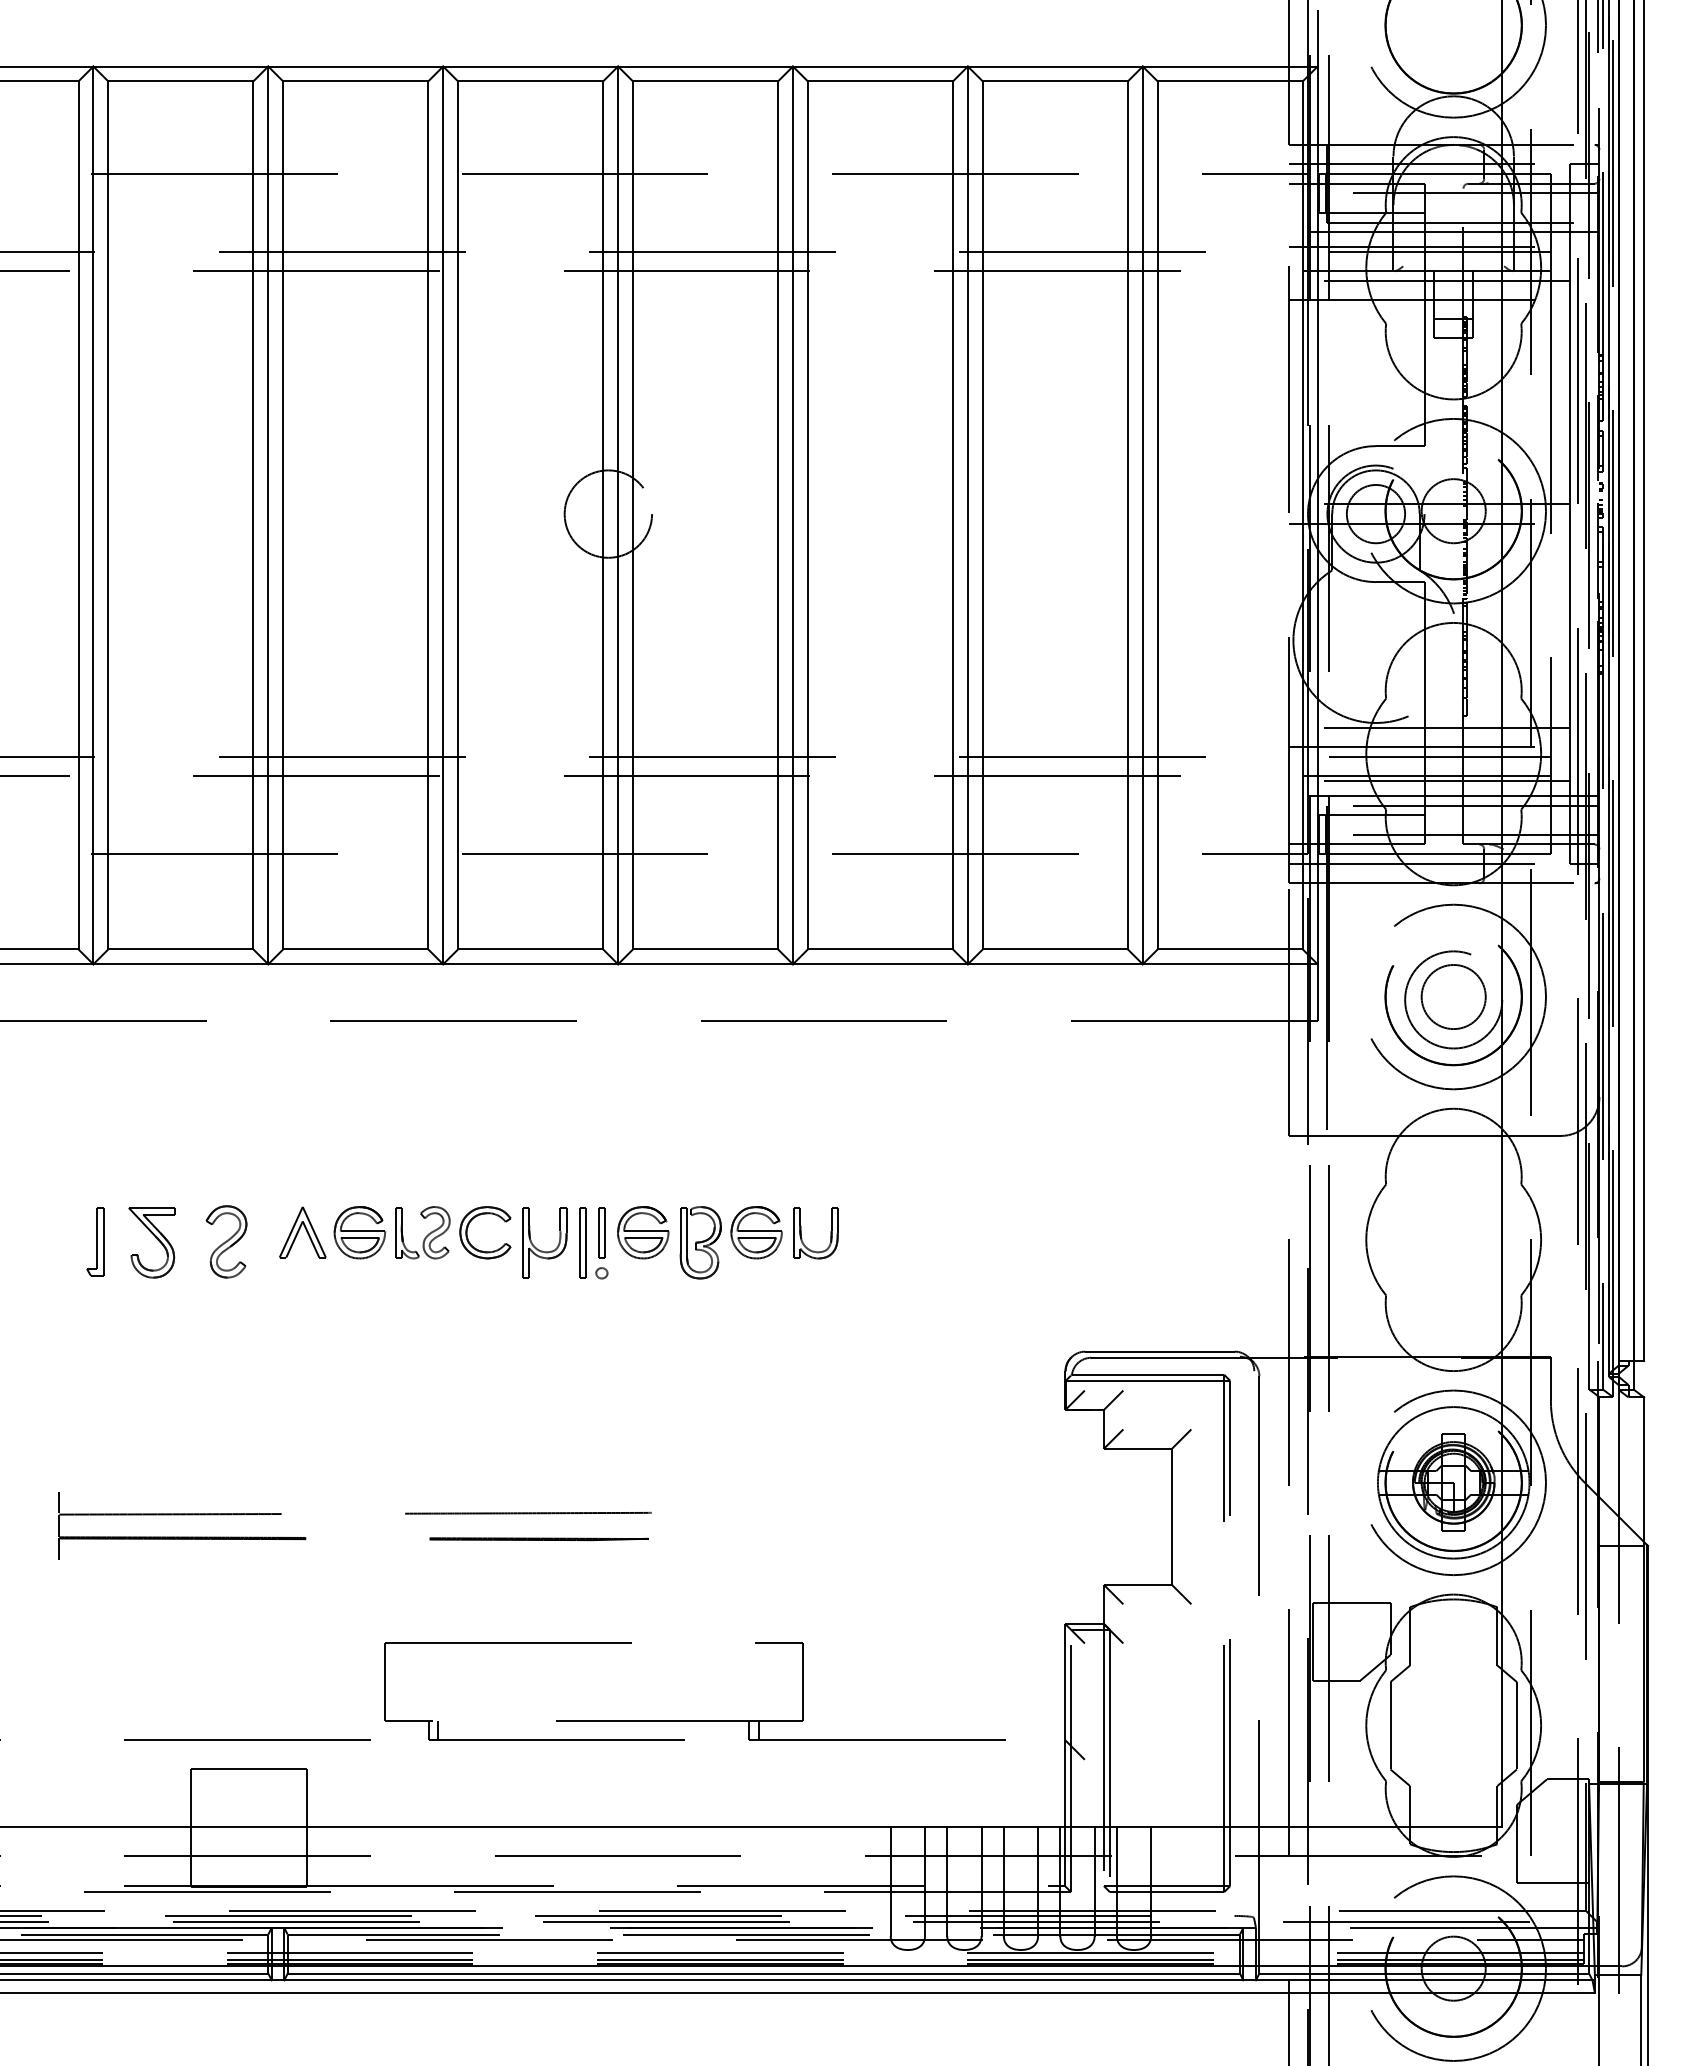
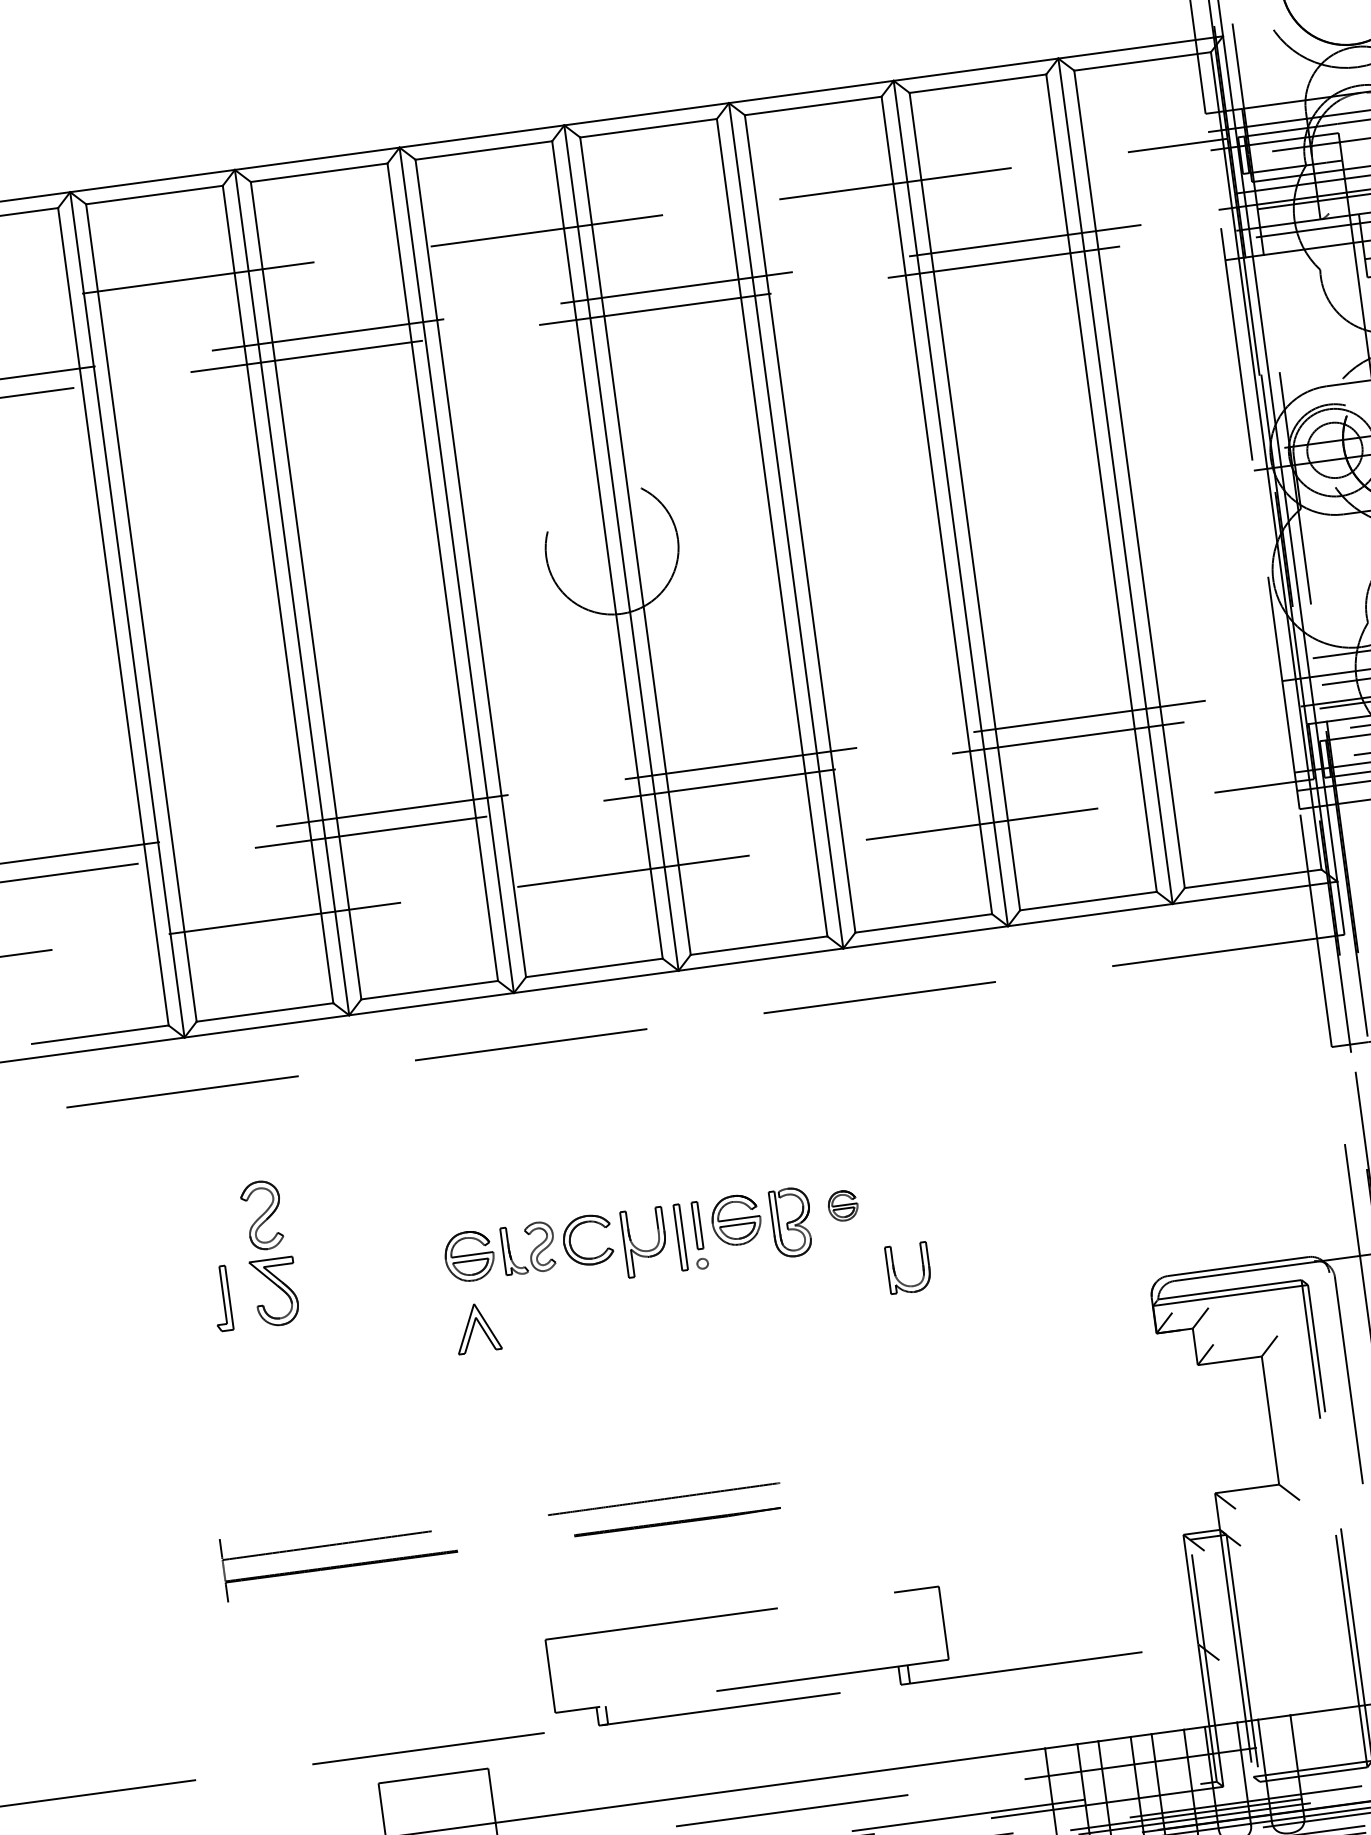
circle: (608, 513) -> (612, 547), size x1.6
part: (302, 1232) -> (477, 1328), moved
part: (756, 1232) -> (843, 1205), size x0.6
part: (802, 1238) -> (896, 1275), moved
part: (226, 1241) -> (262, 1215), moved

